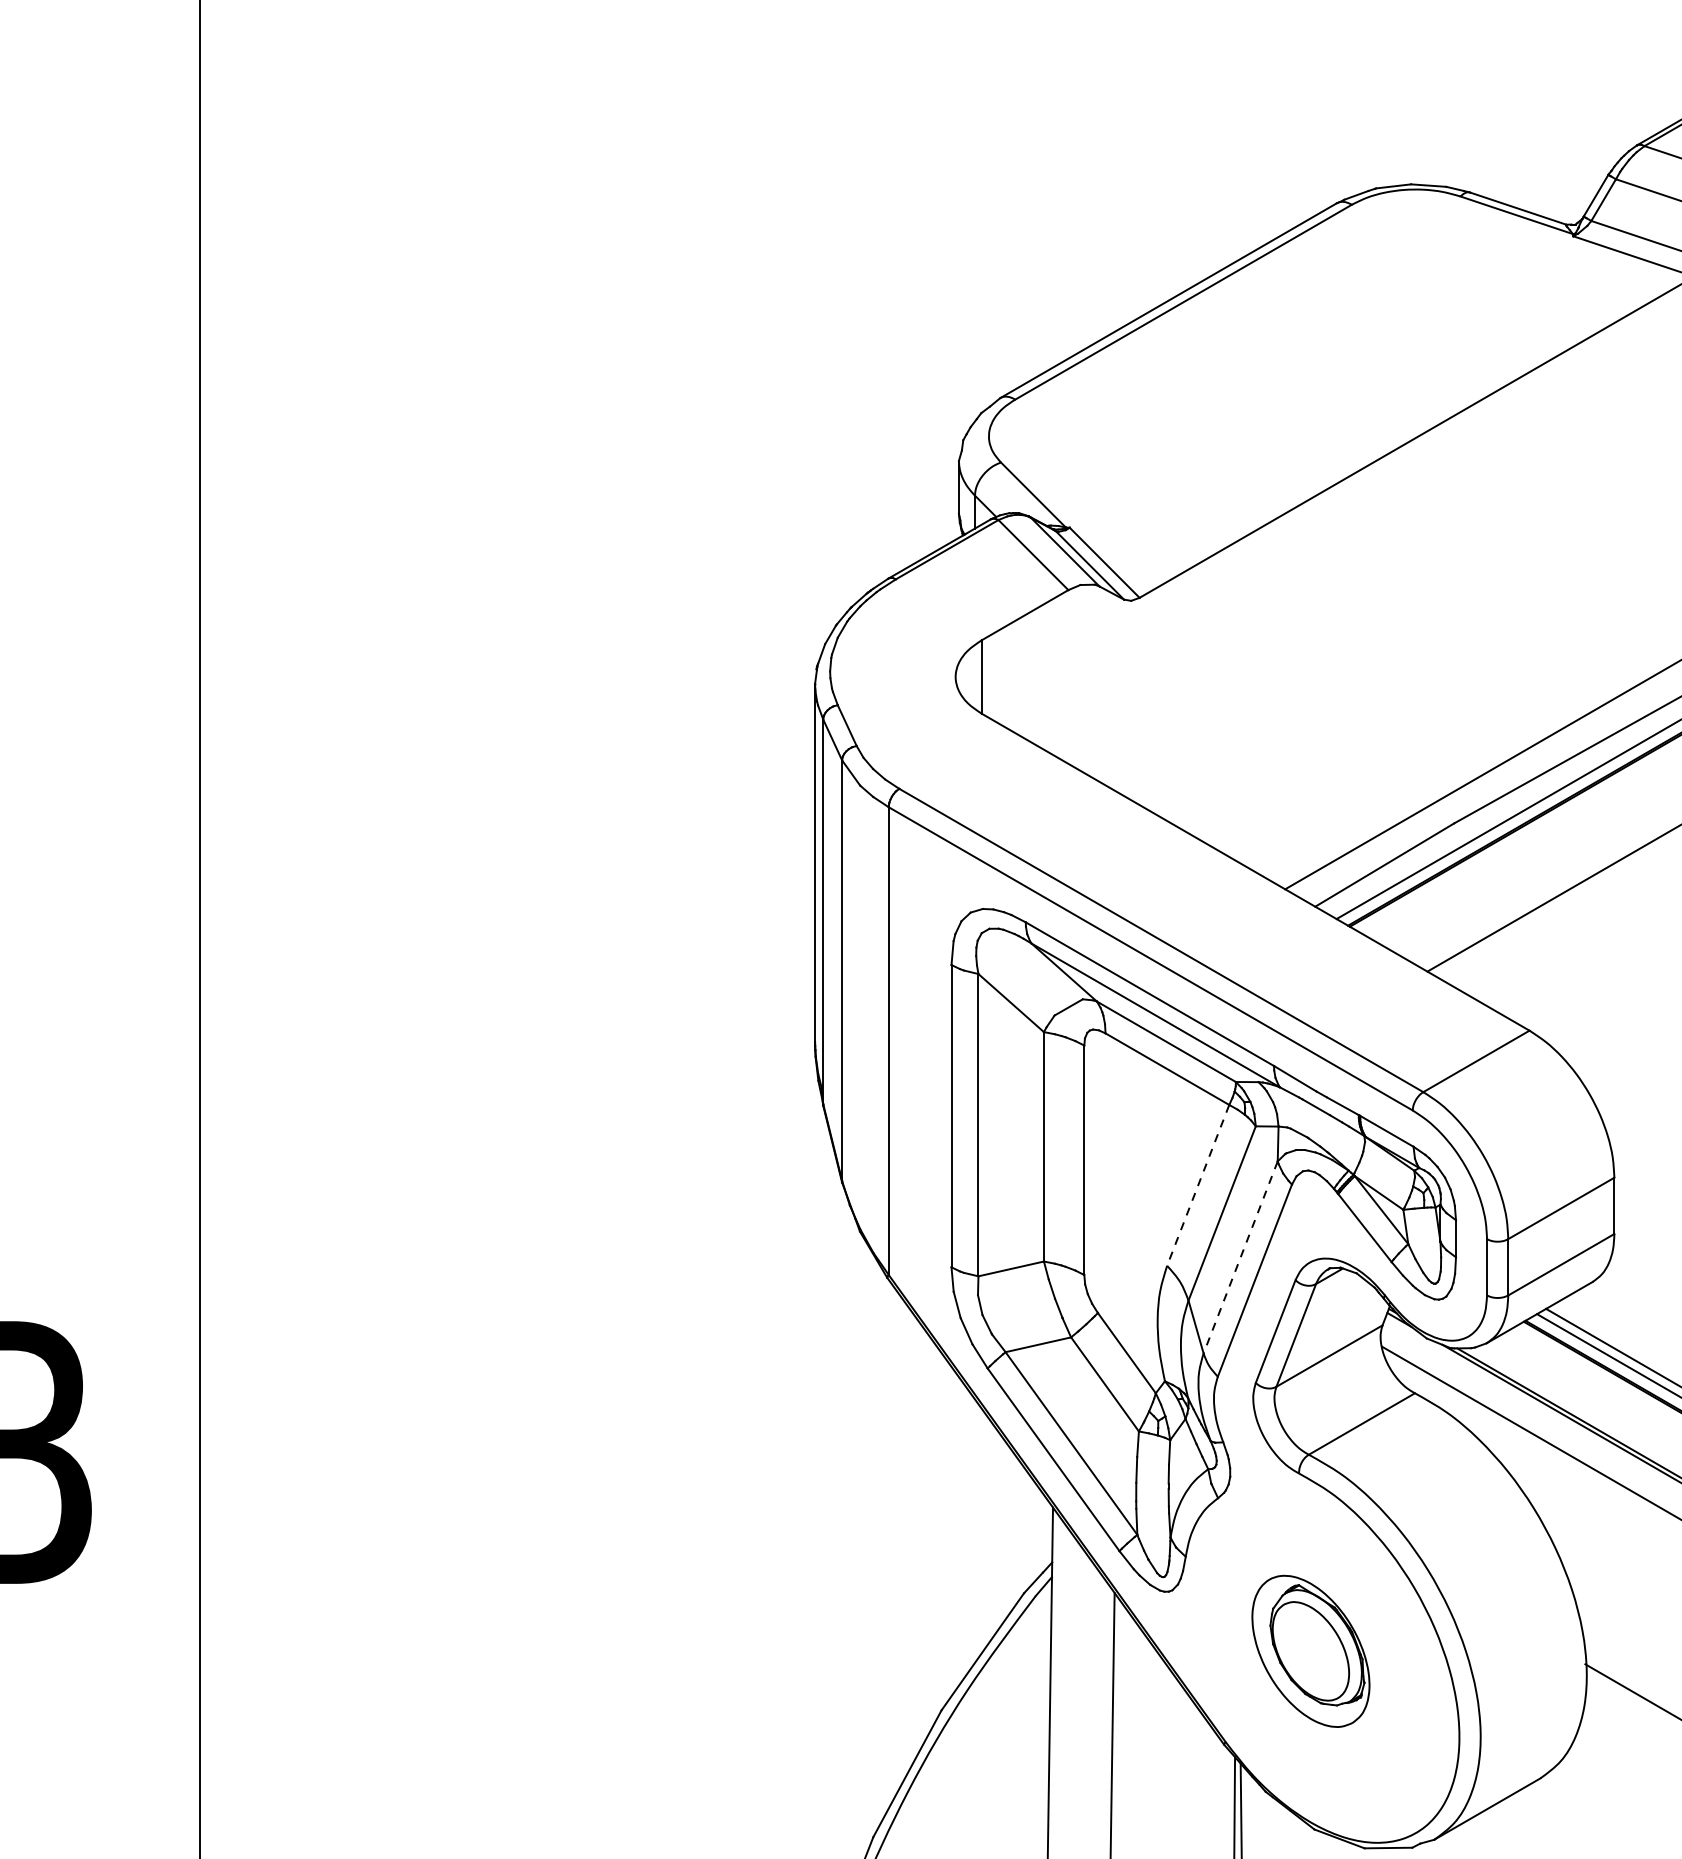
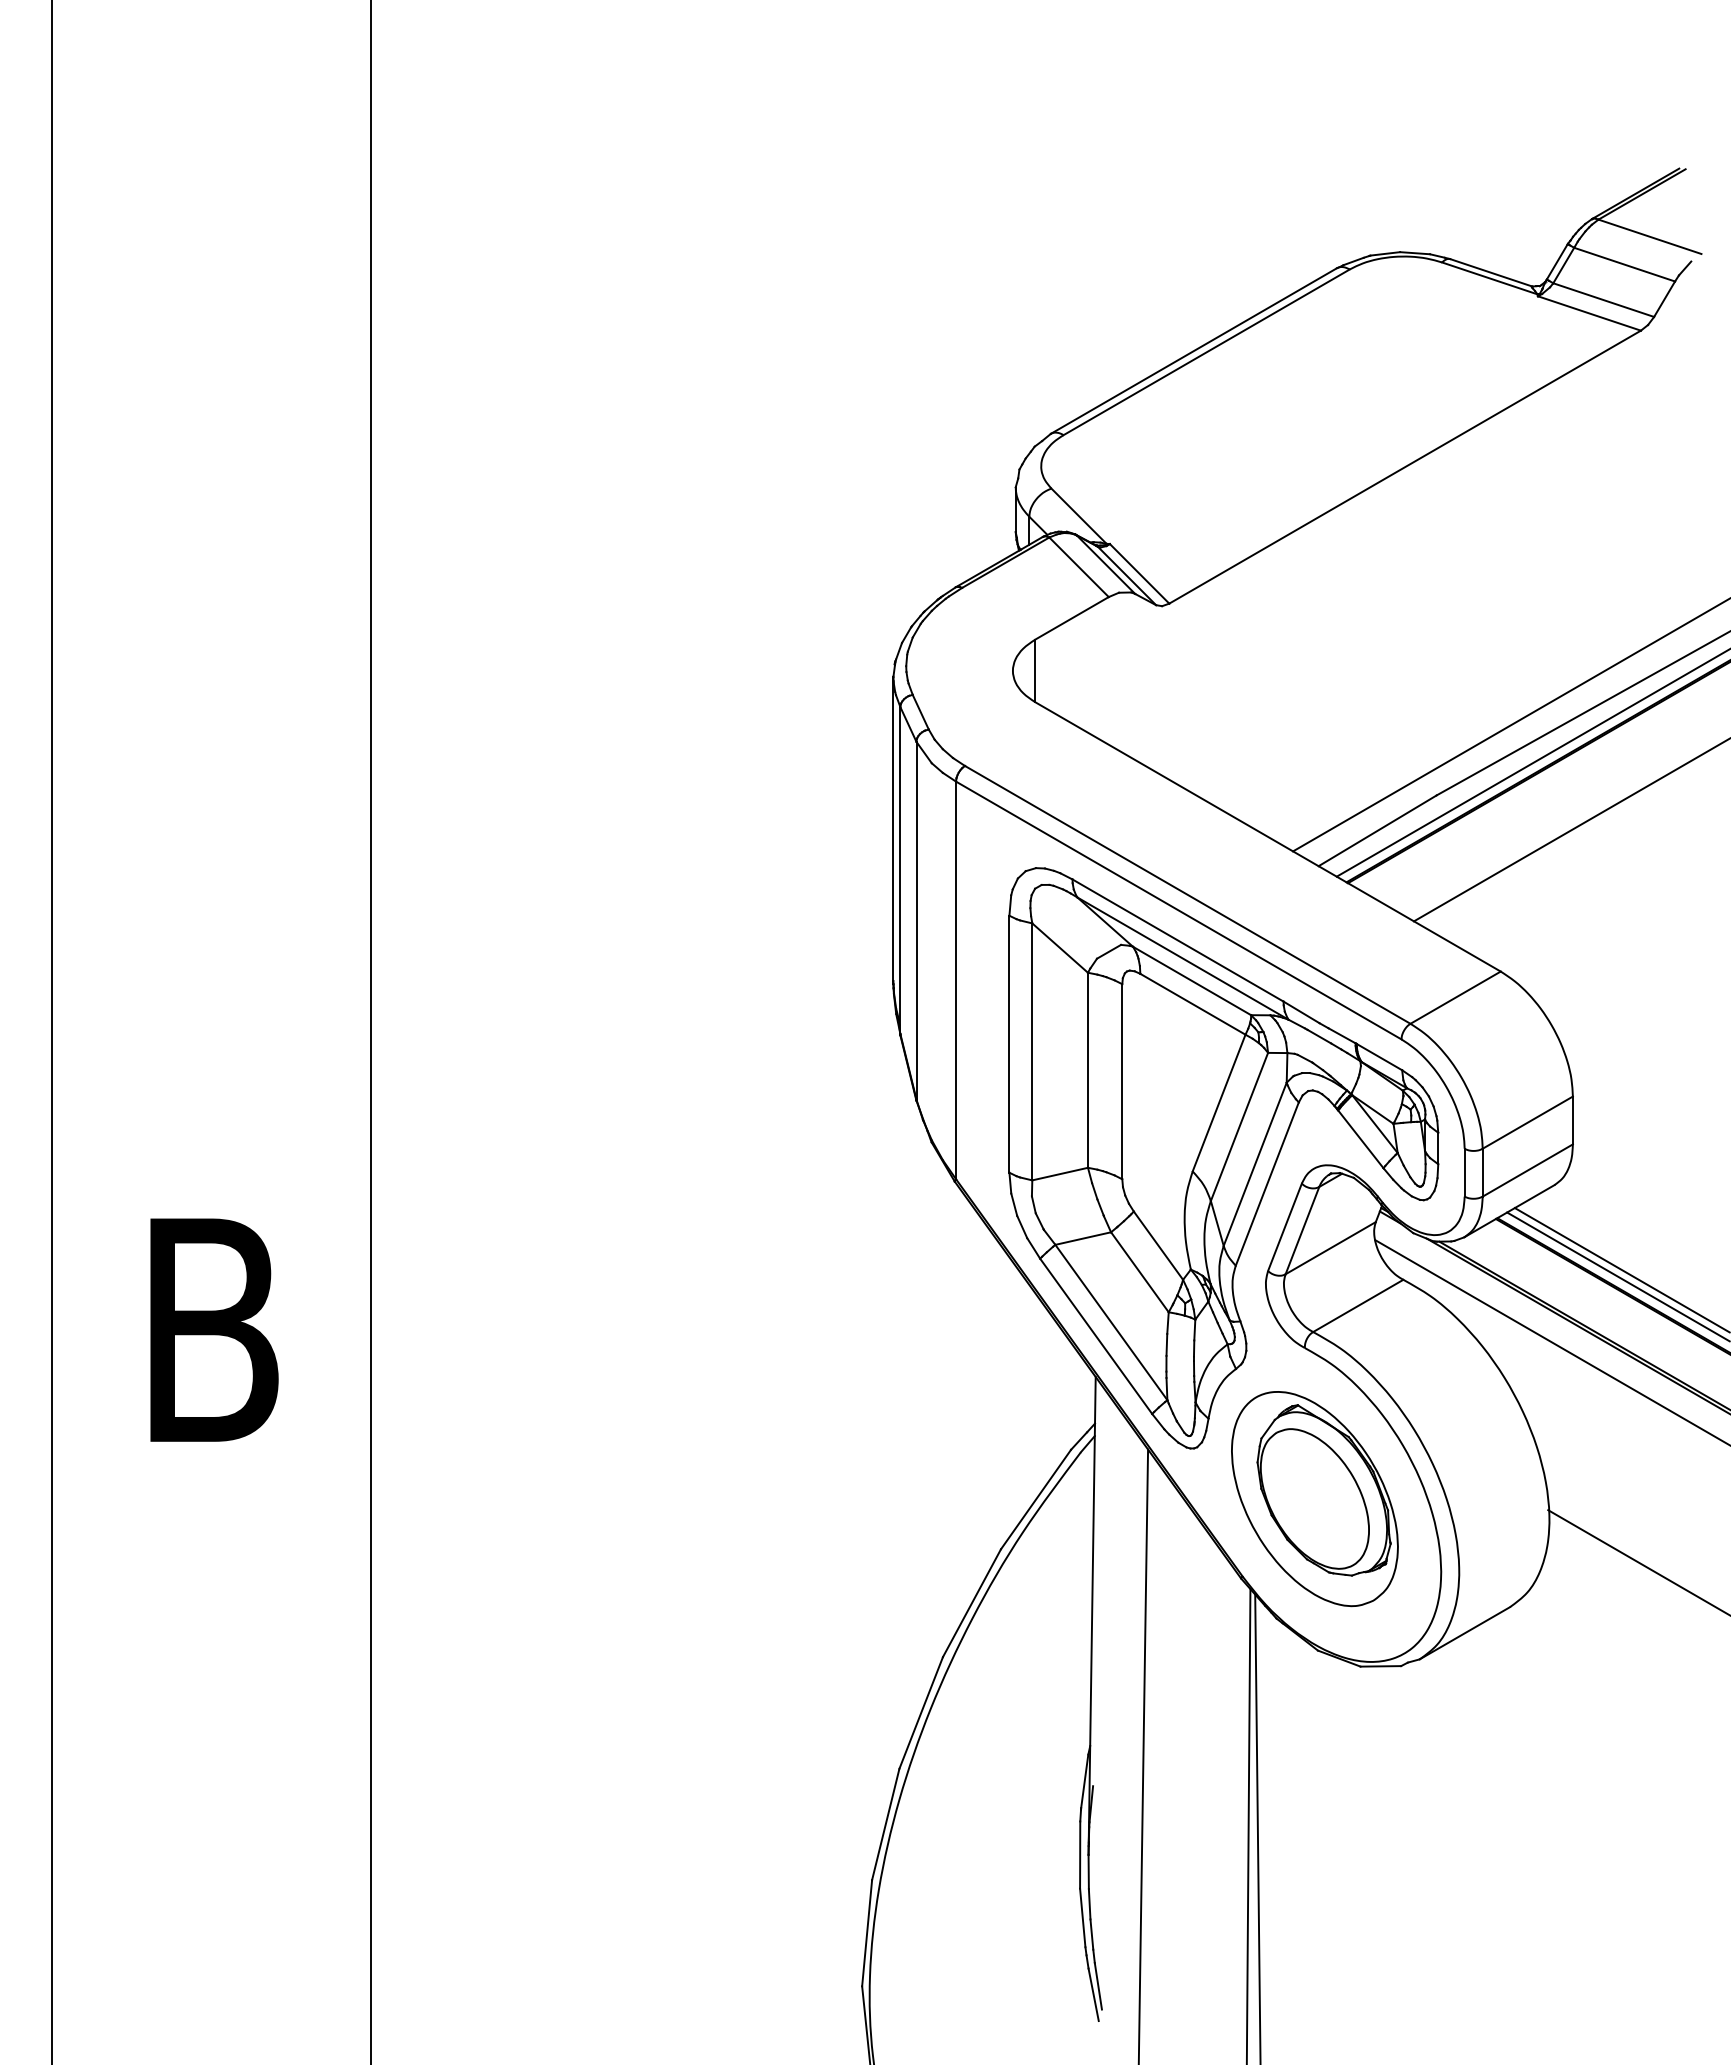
line: (1197, 1185) -> (1218, 1103), dashed -> solid
line: (1241, 1257) -> (1255, 1164), dashed -> solid
part: (1310, 1651) -> (1314, 1499), size x1.67

